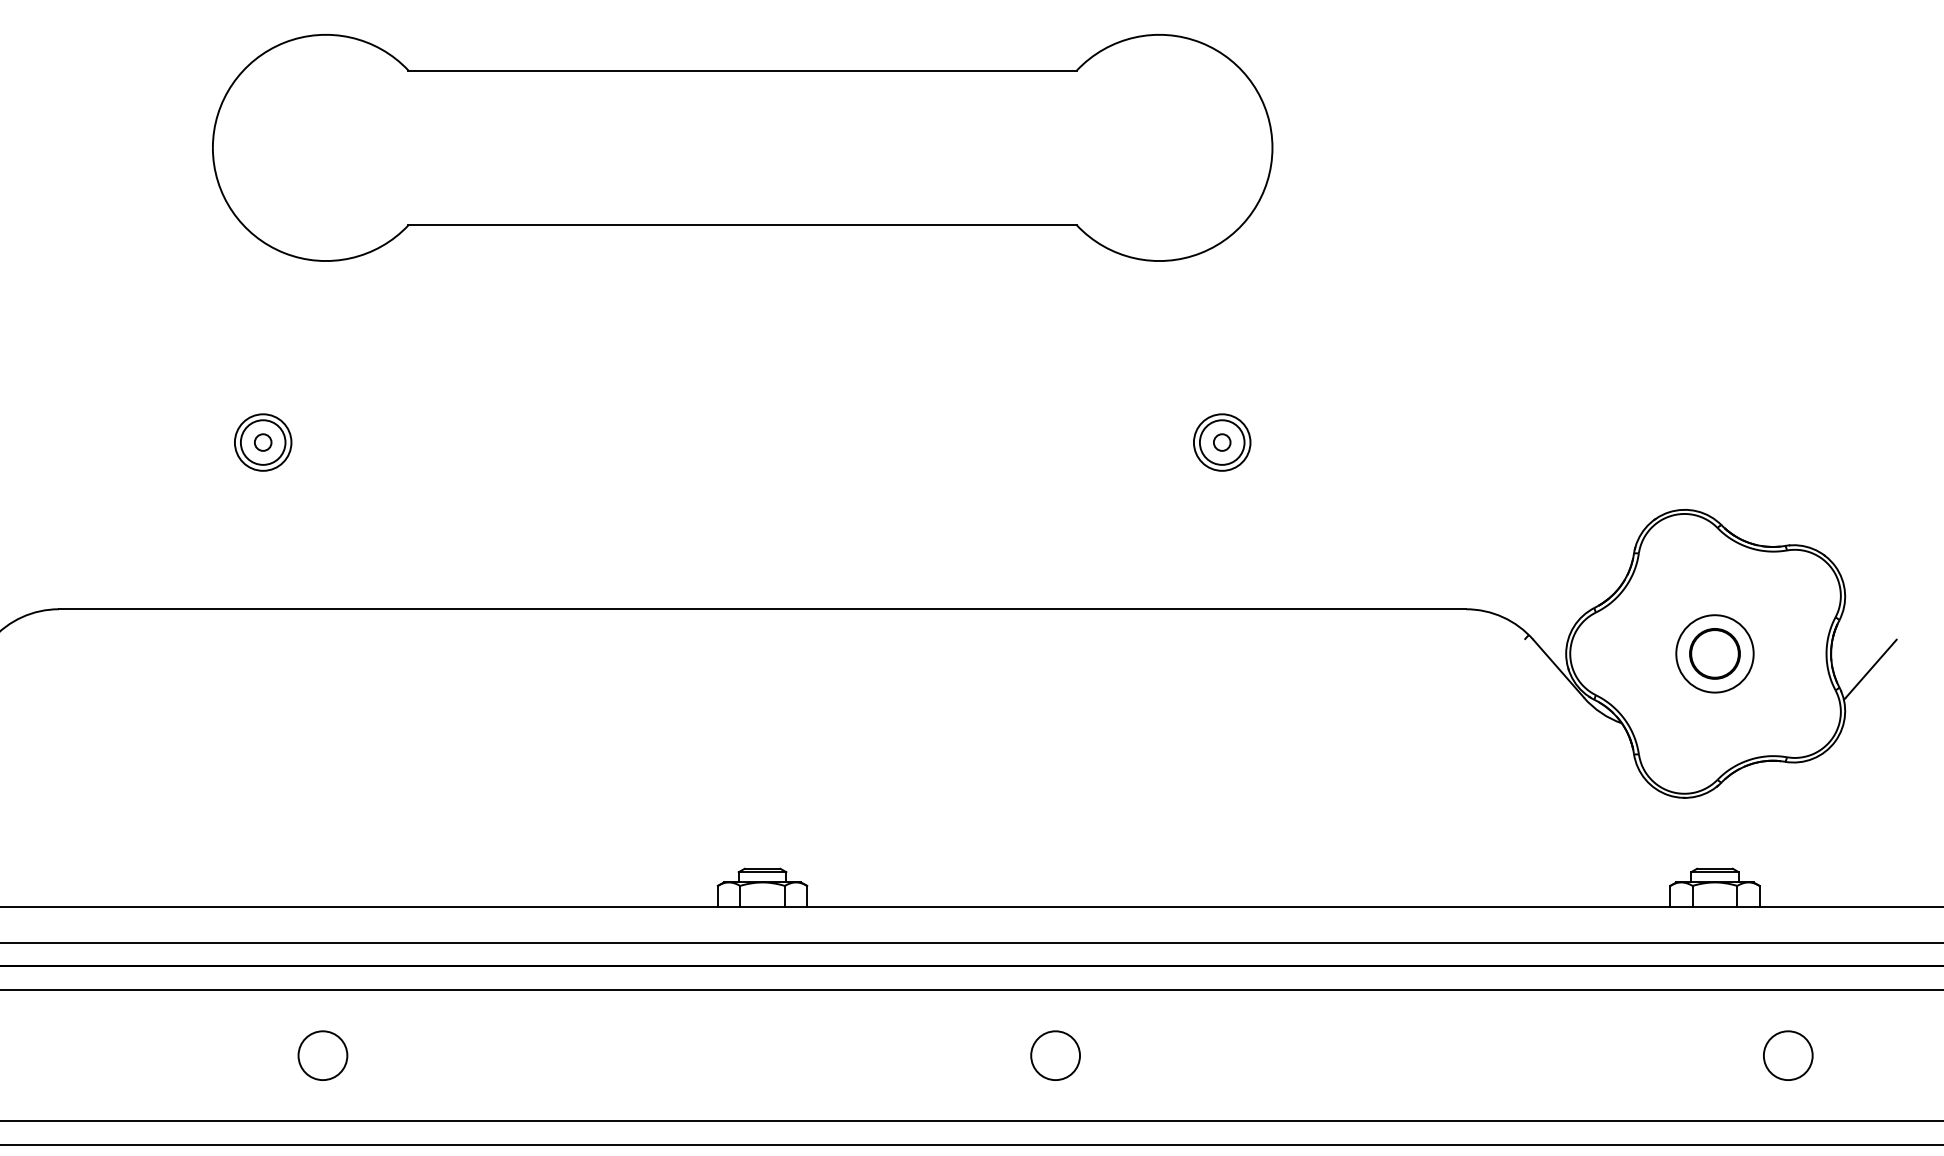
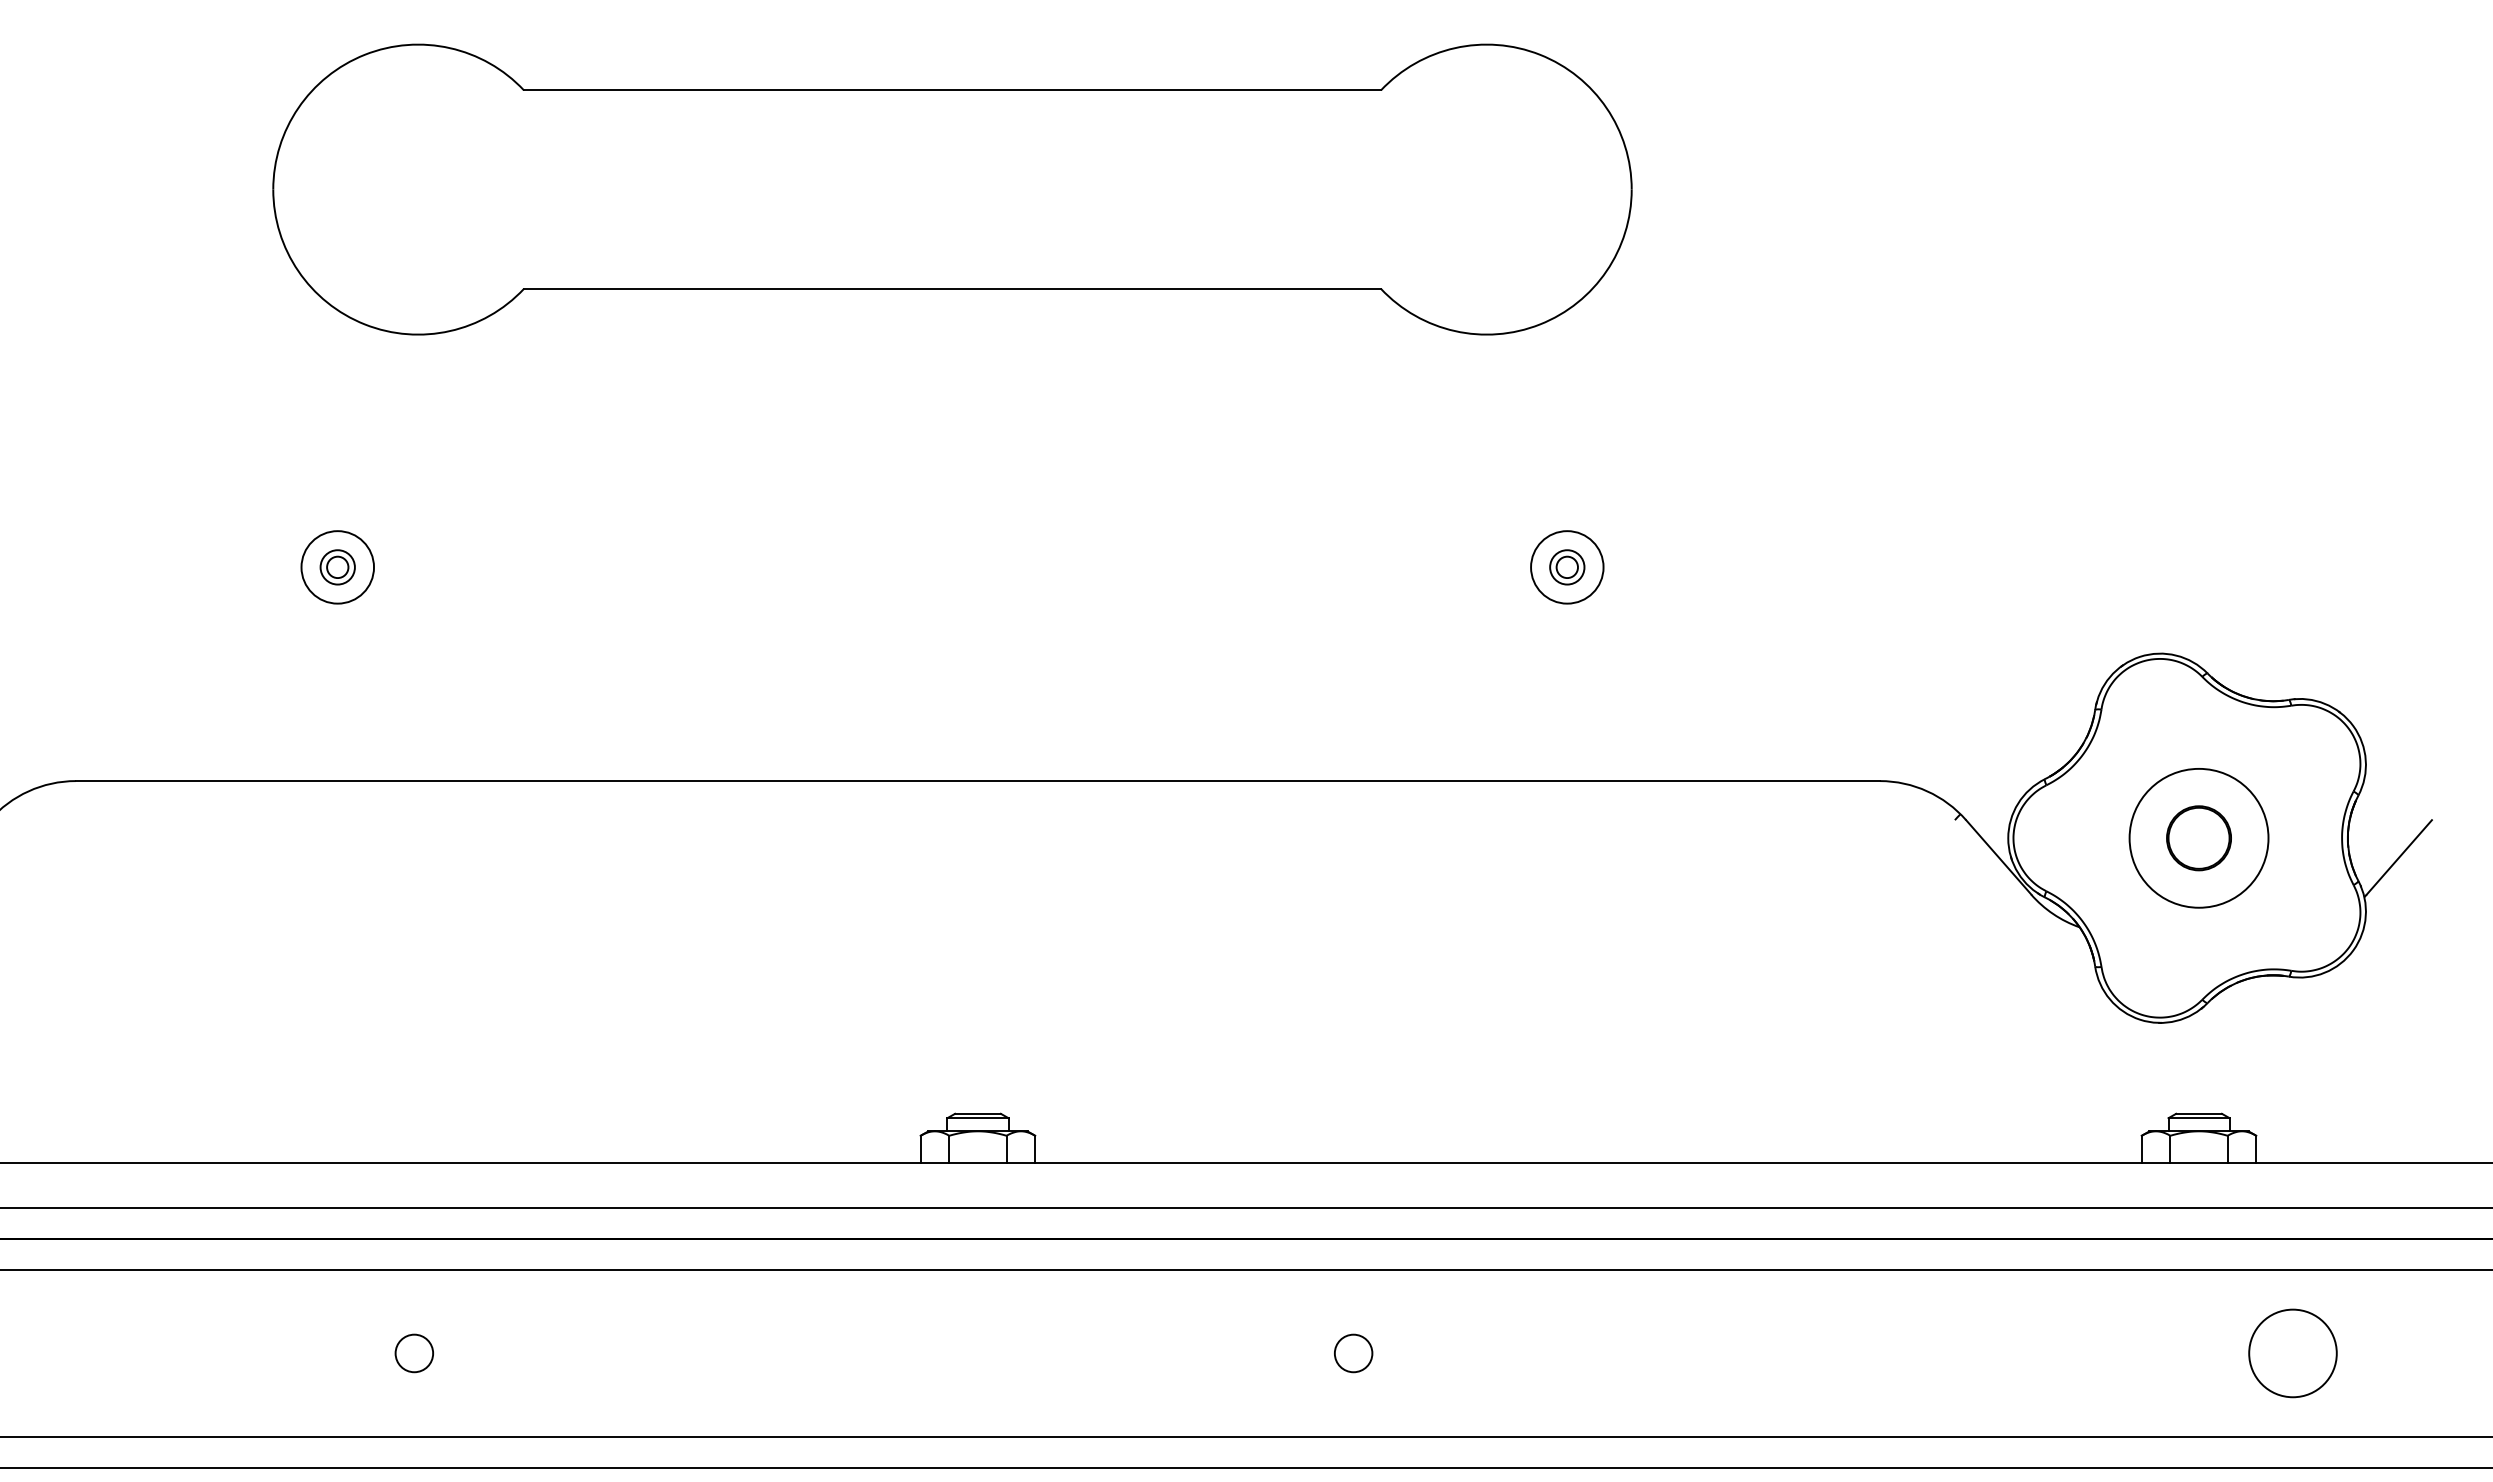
circle: (262, 442) -> (337, 567), size x0.6
circle: (1221, 442) -> (1566, 567), size x0.6
circle: (1714, 653) -> (2198, 837), size x1.4
circle: (323, 1055) -> (414, 1353), size x0.6
circle: (1055, 1055) -> (1353, 1353), size x0.6
circle: (1787, 1055) -> (2292, 1353), size x1.4

